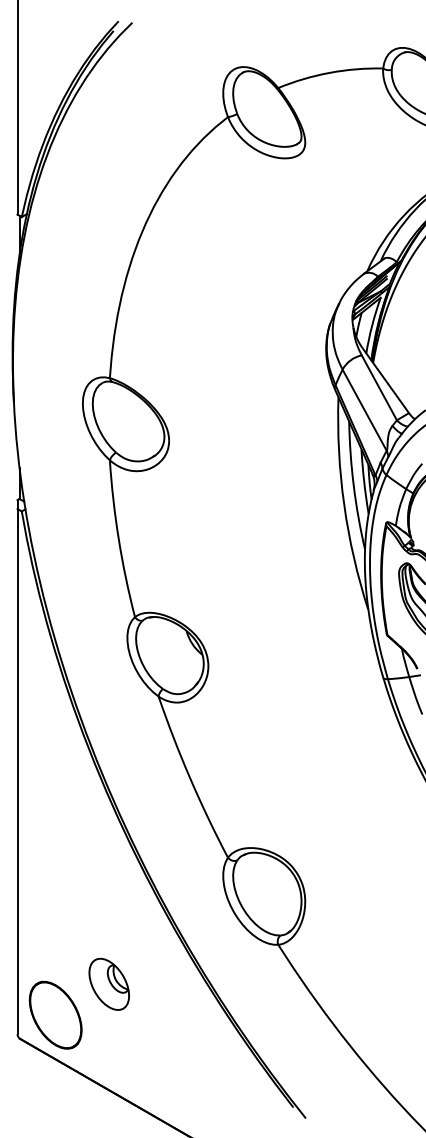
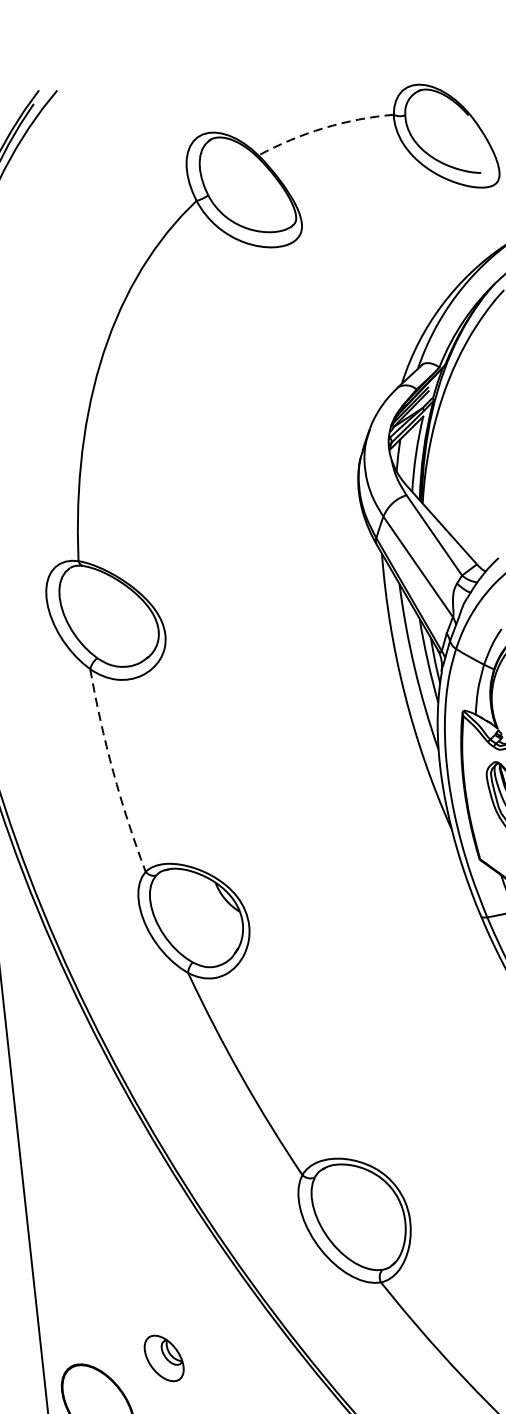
arc: (329, 72) -> (323, 127), solid -> dashed
arc: (118, 539) -> (112, 772), solid -> dashed
part: (108, 983) -> (163, 1357), size x0.7

